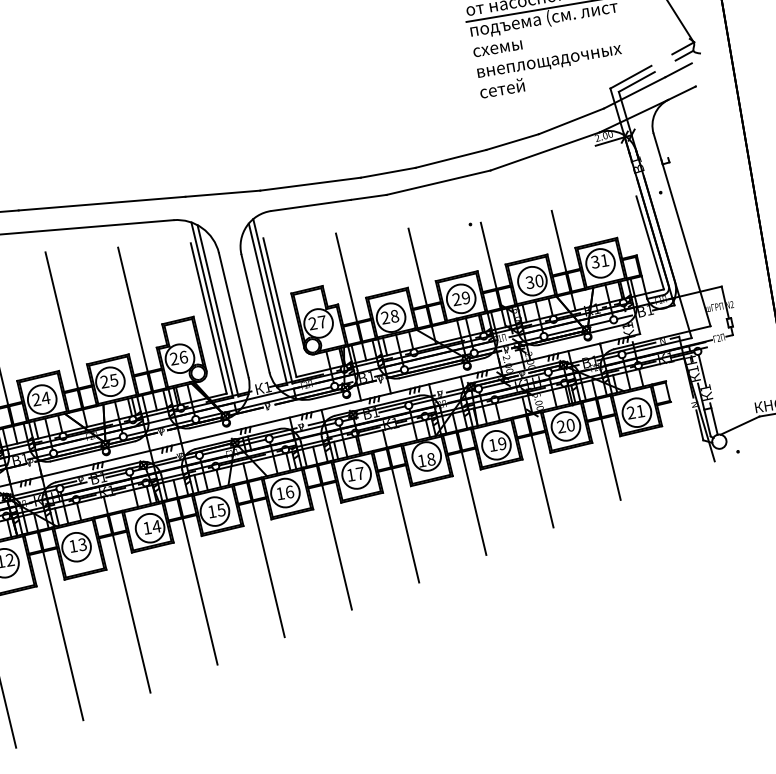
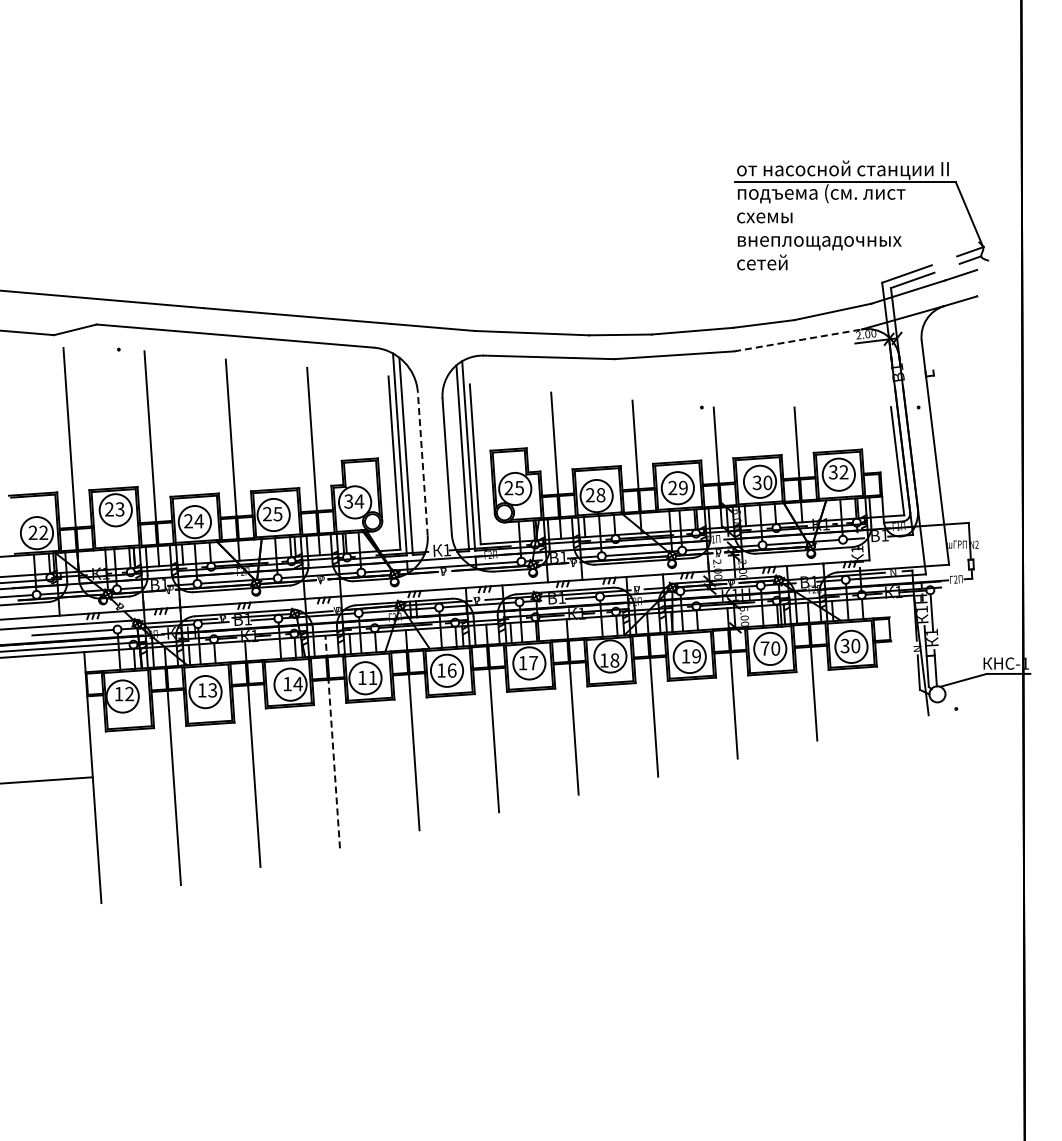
line: (545, 151) -> (798, 340), solid -> dashed
text: (604, 260) -> (843, 472), 31 -> 32
line: (233, 315) -> (422, 464), solid -> dashed
text: (322, 322) -> (519, 488), 27 -> 25
text: (179, 358) -> (354, 501), 26 -> 34
text: (635, 411) -> (850, 645), 21 -> 30
text: (560, 426) -> (764, 648), 20 -> 70
text: (220, 509) -> (372, 677), 15 -> 11
line: (195, 571) -> (332, 741), solid -> dashed

